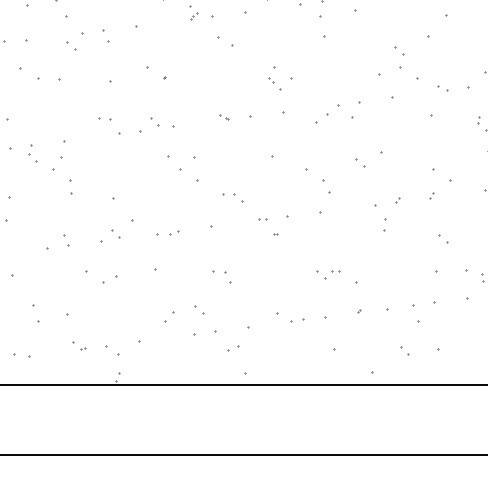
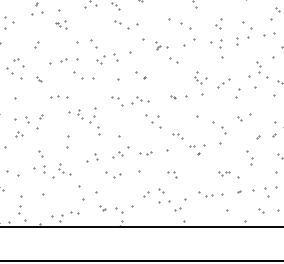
part: (327, 114) -> (223, 83), moved
part: (380, 217) -> (249, 157), moved
part: (36, 313) -> (81, 192), size x1.6

